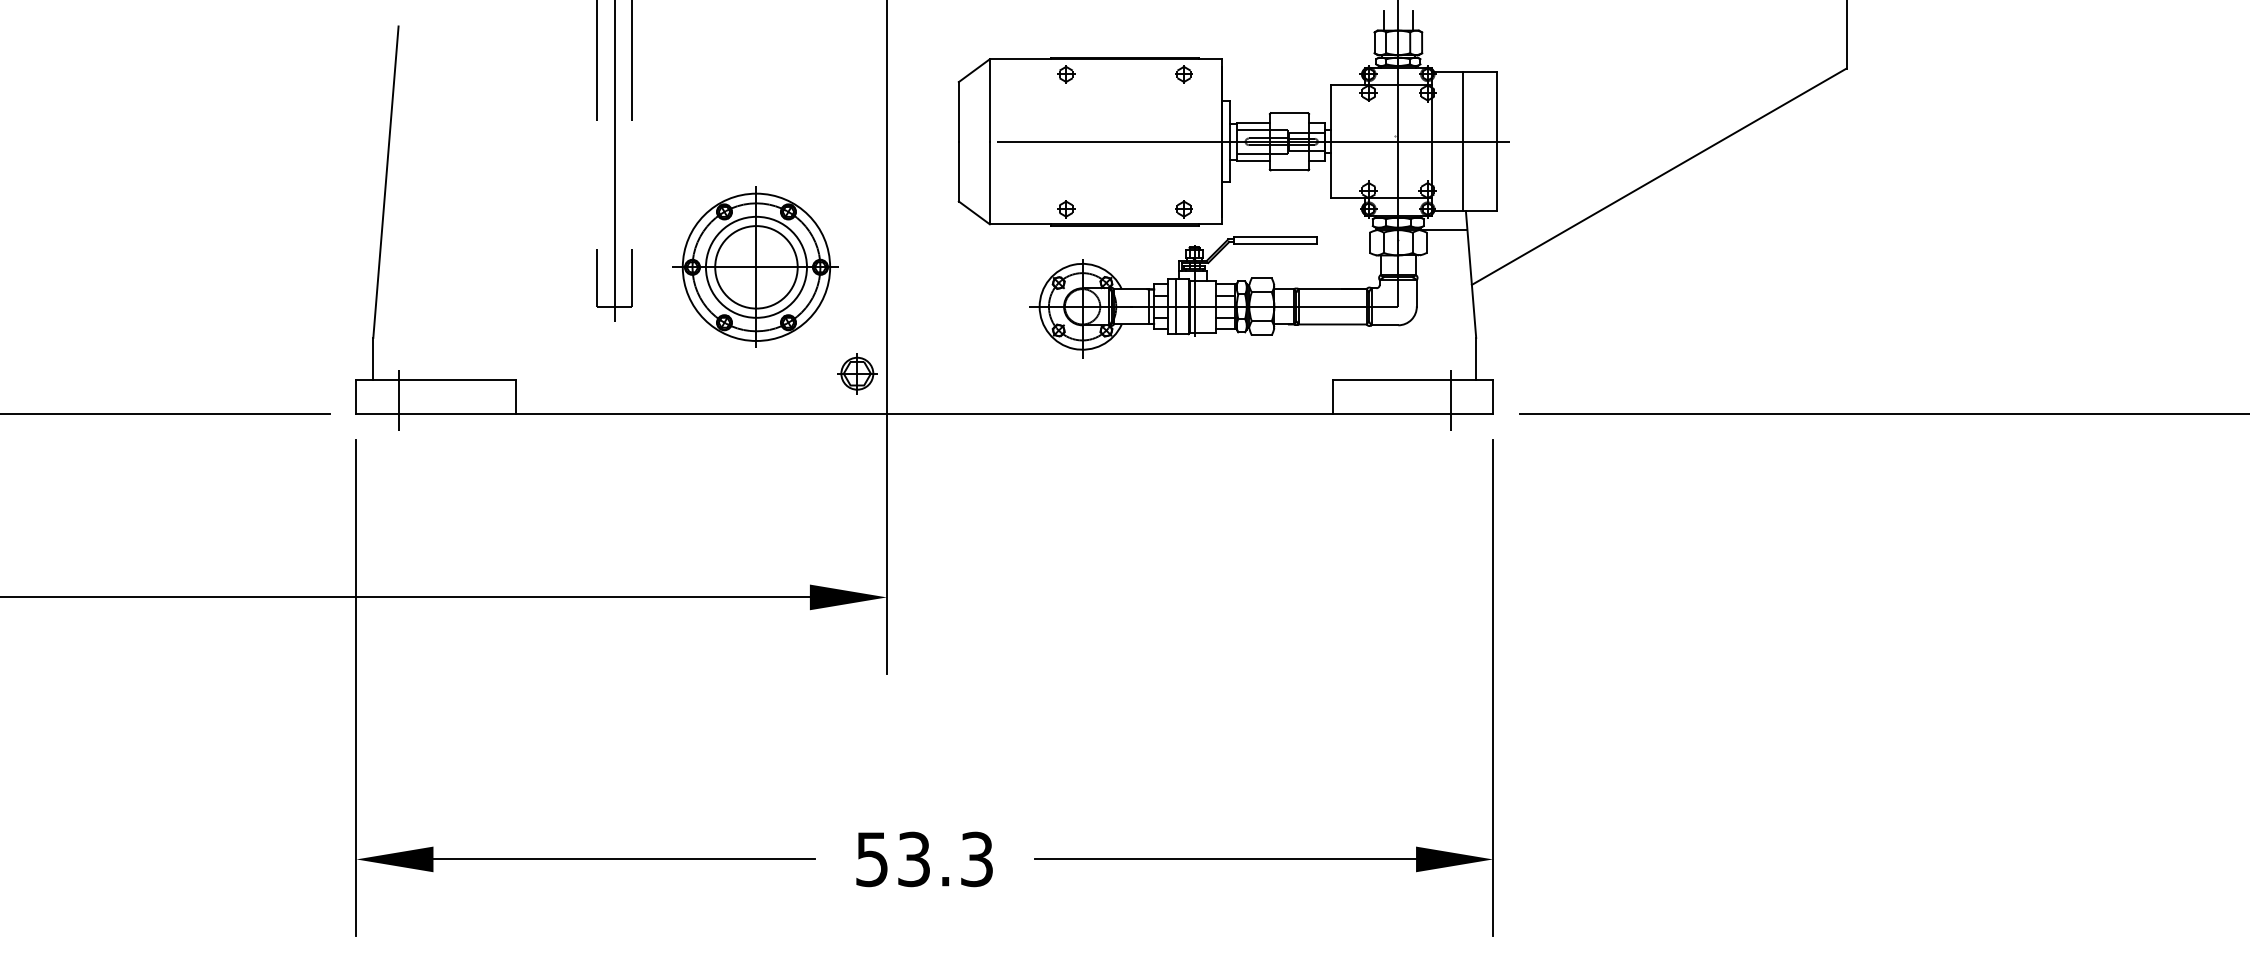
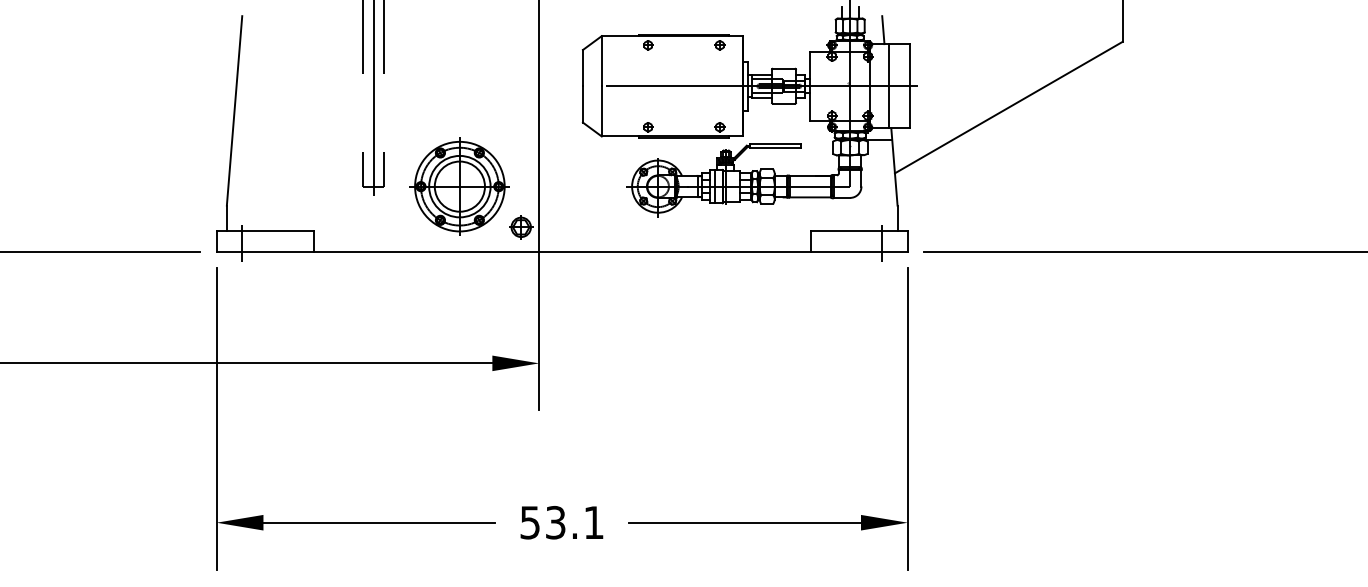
line: (1453, 50) -> (883, 30), added
part: (755, 267) -> (459, 186), moved
text: (976, 859) -> (593, 522), 53.3 -> 53.1

